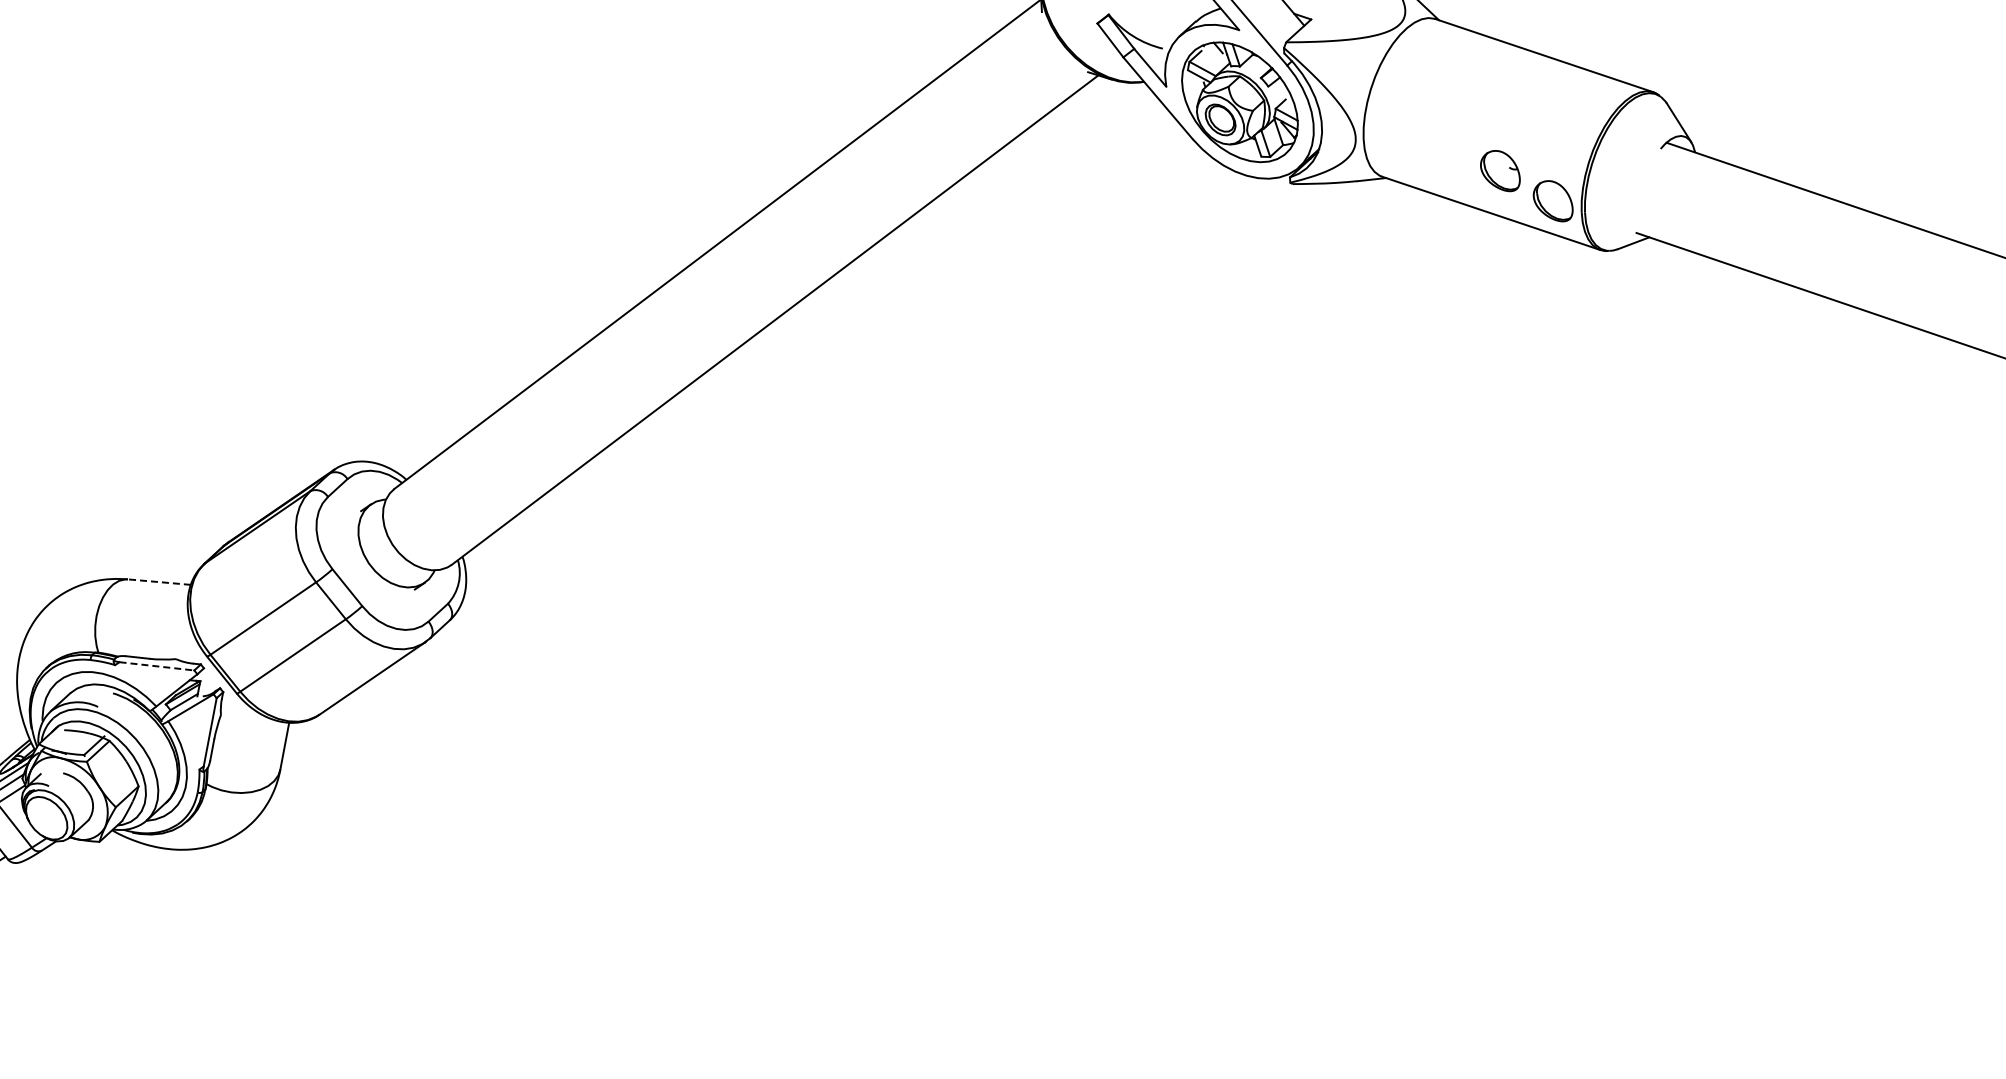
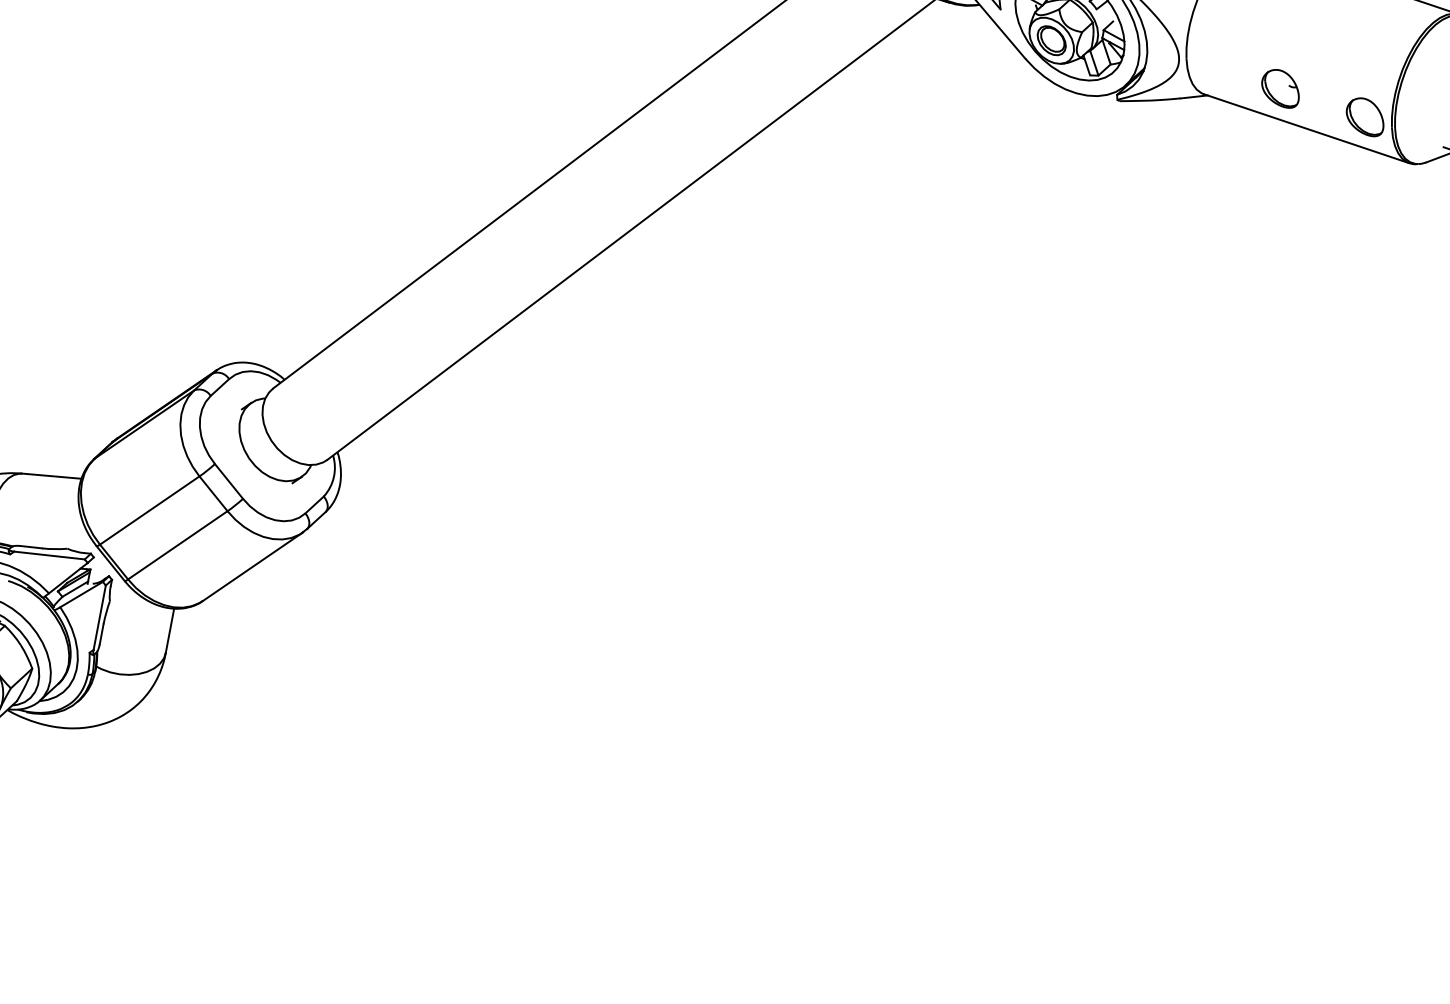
part: (1500, 171) -> (1280, 89), moved
line: (159, 582) -> (51, 476), dashed -> solid
line: (156, 666) -> (49, 555), dashed -> solid

